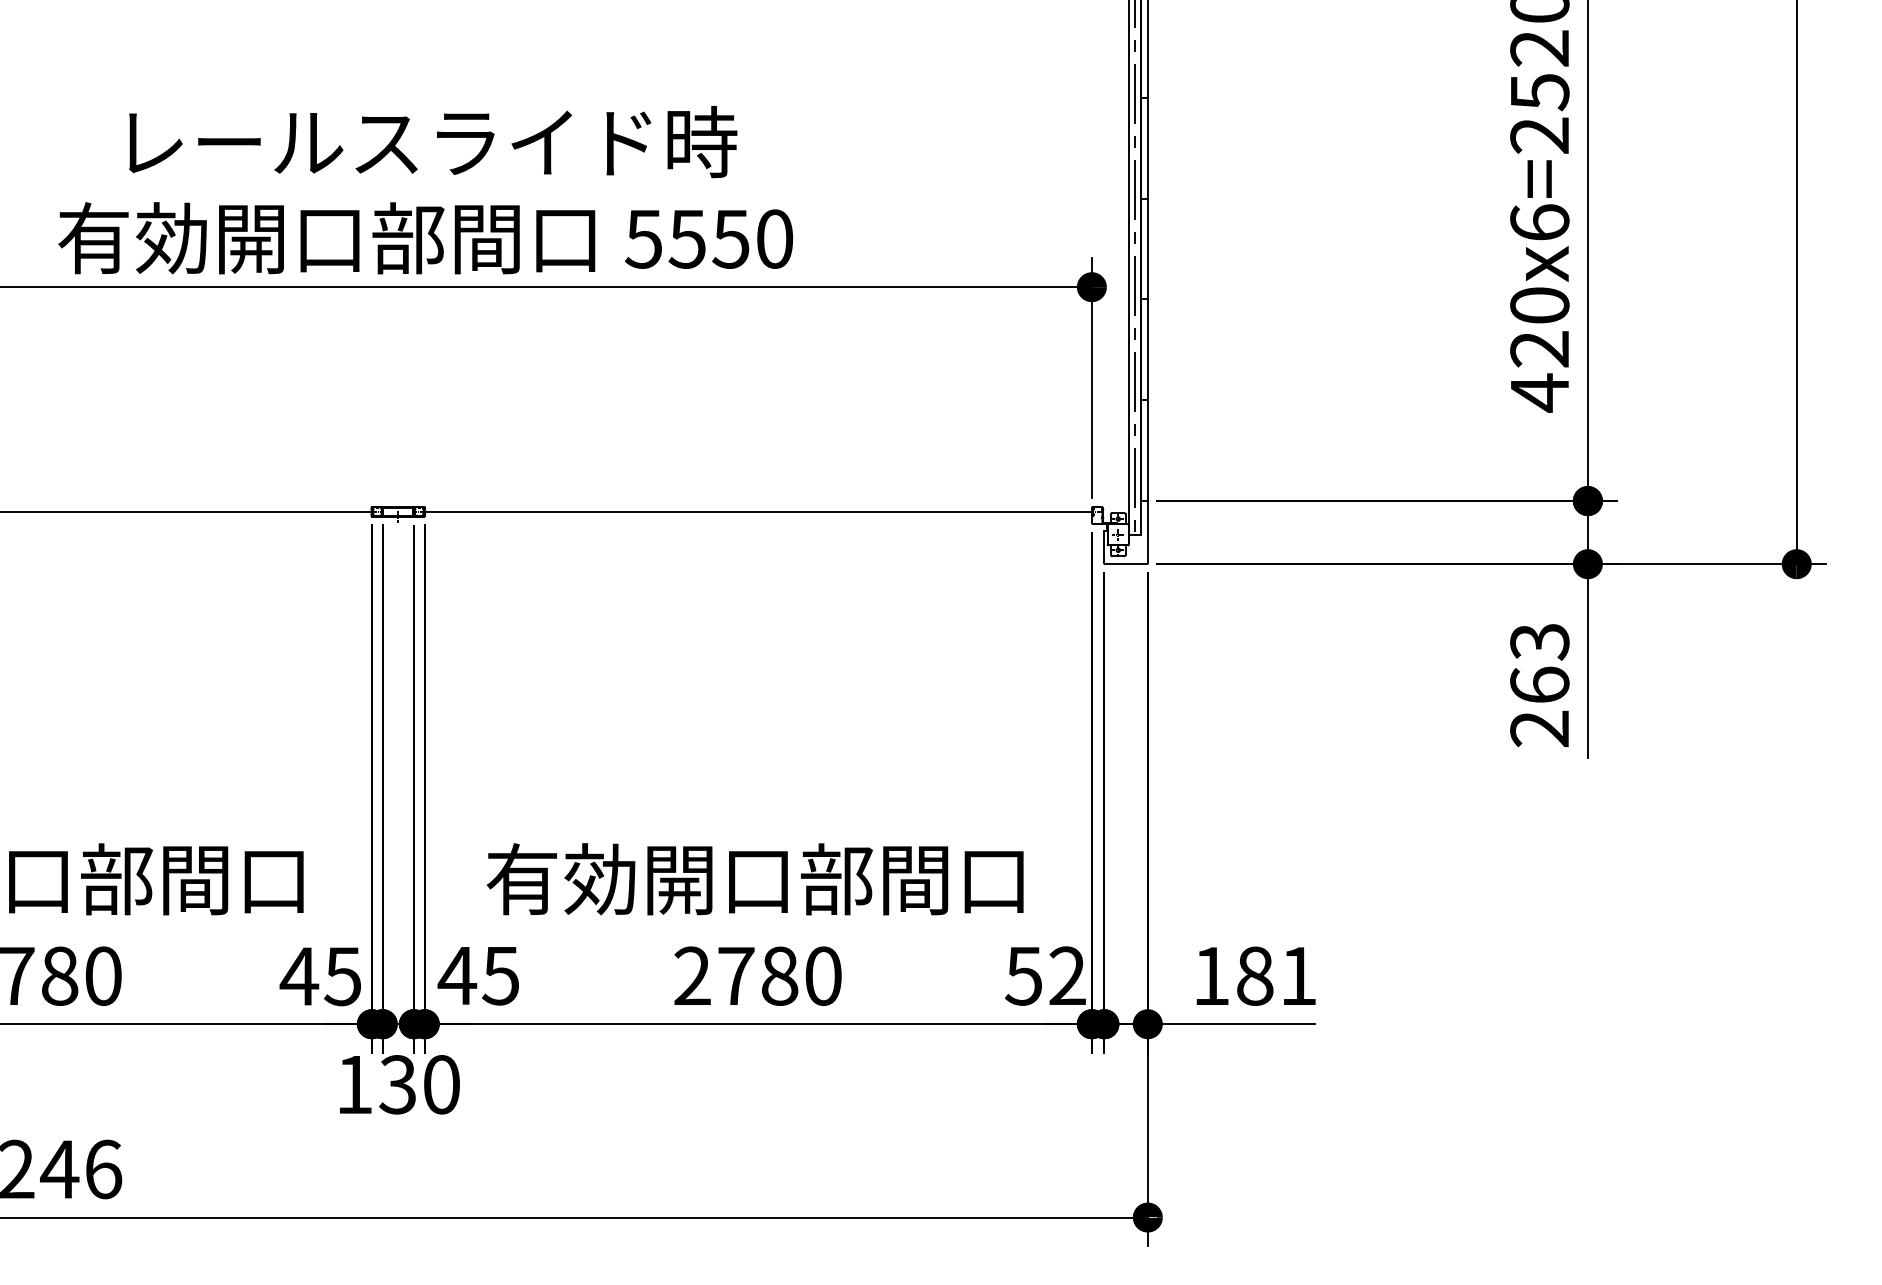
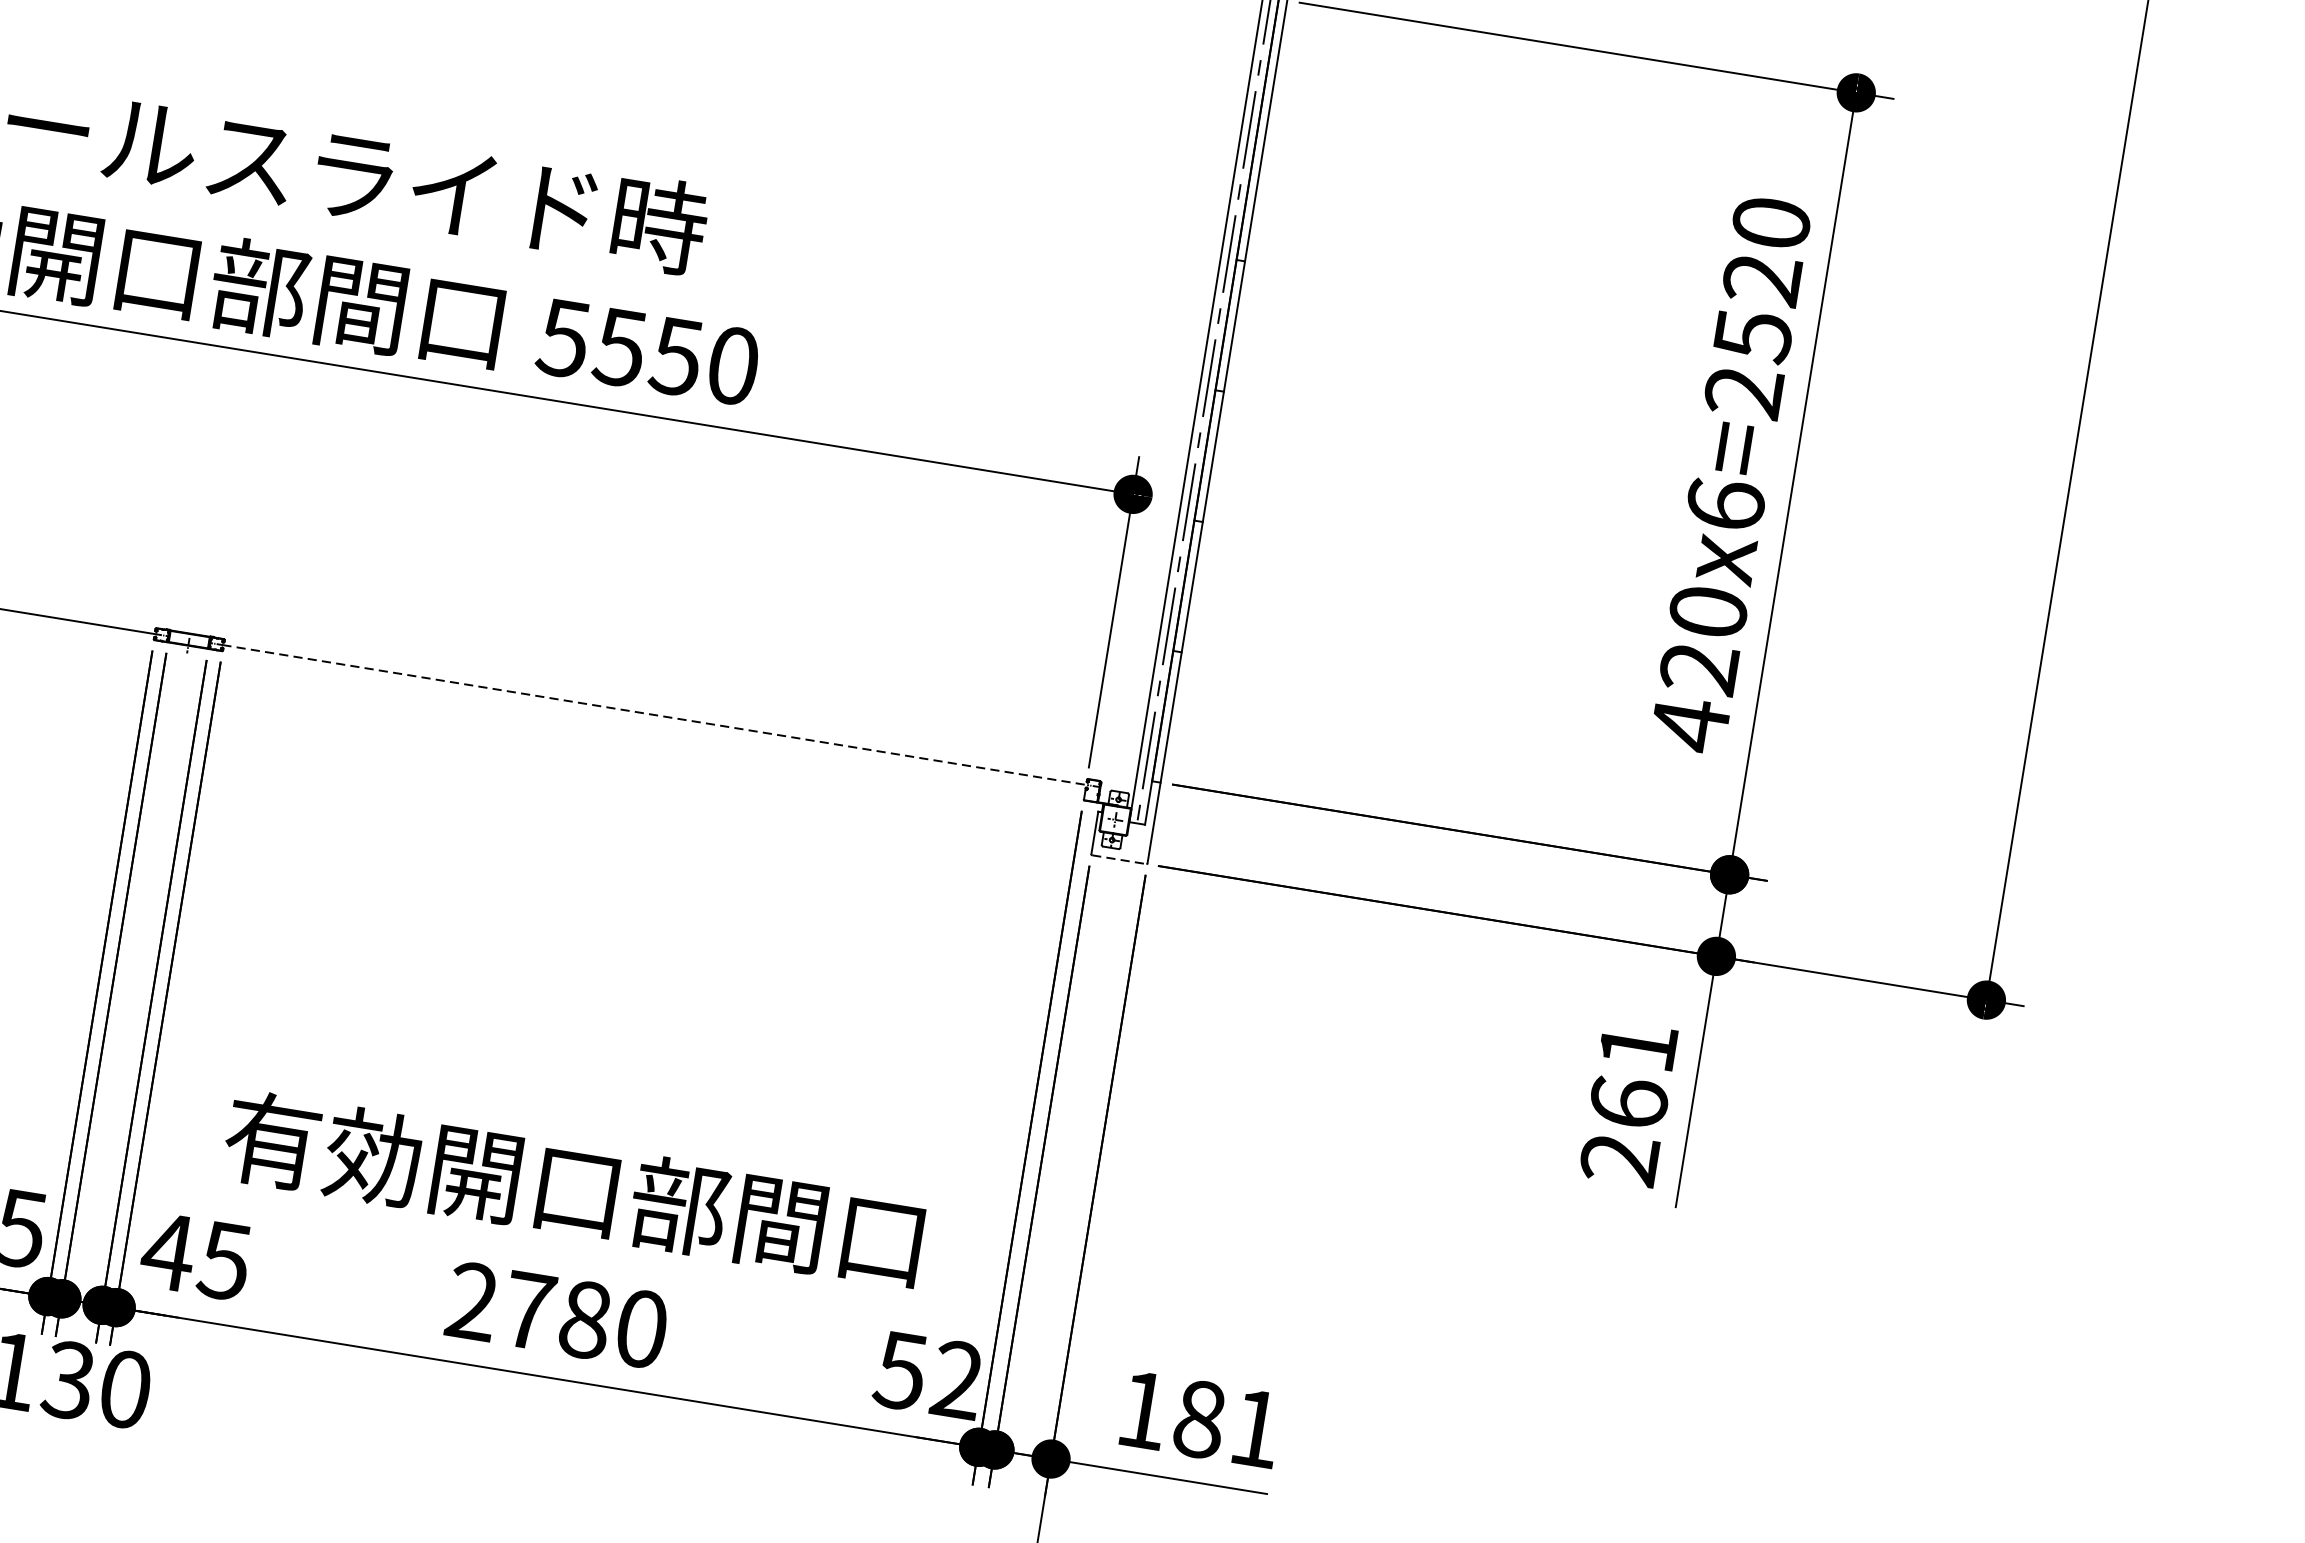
line: (758, 511) -> (655, 714), solid -> dashed
line: (1126, 564) -> (1119, 860), solid -> dashed
text: (1539, 642) -> (1637, 1047), 263 -> 261

